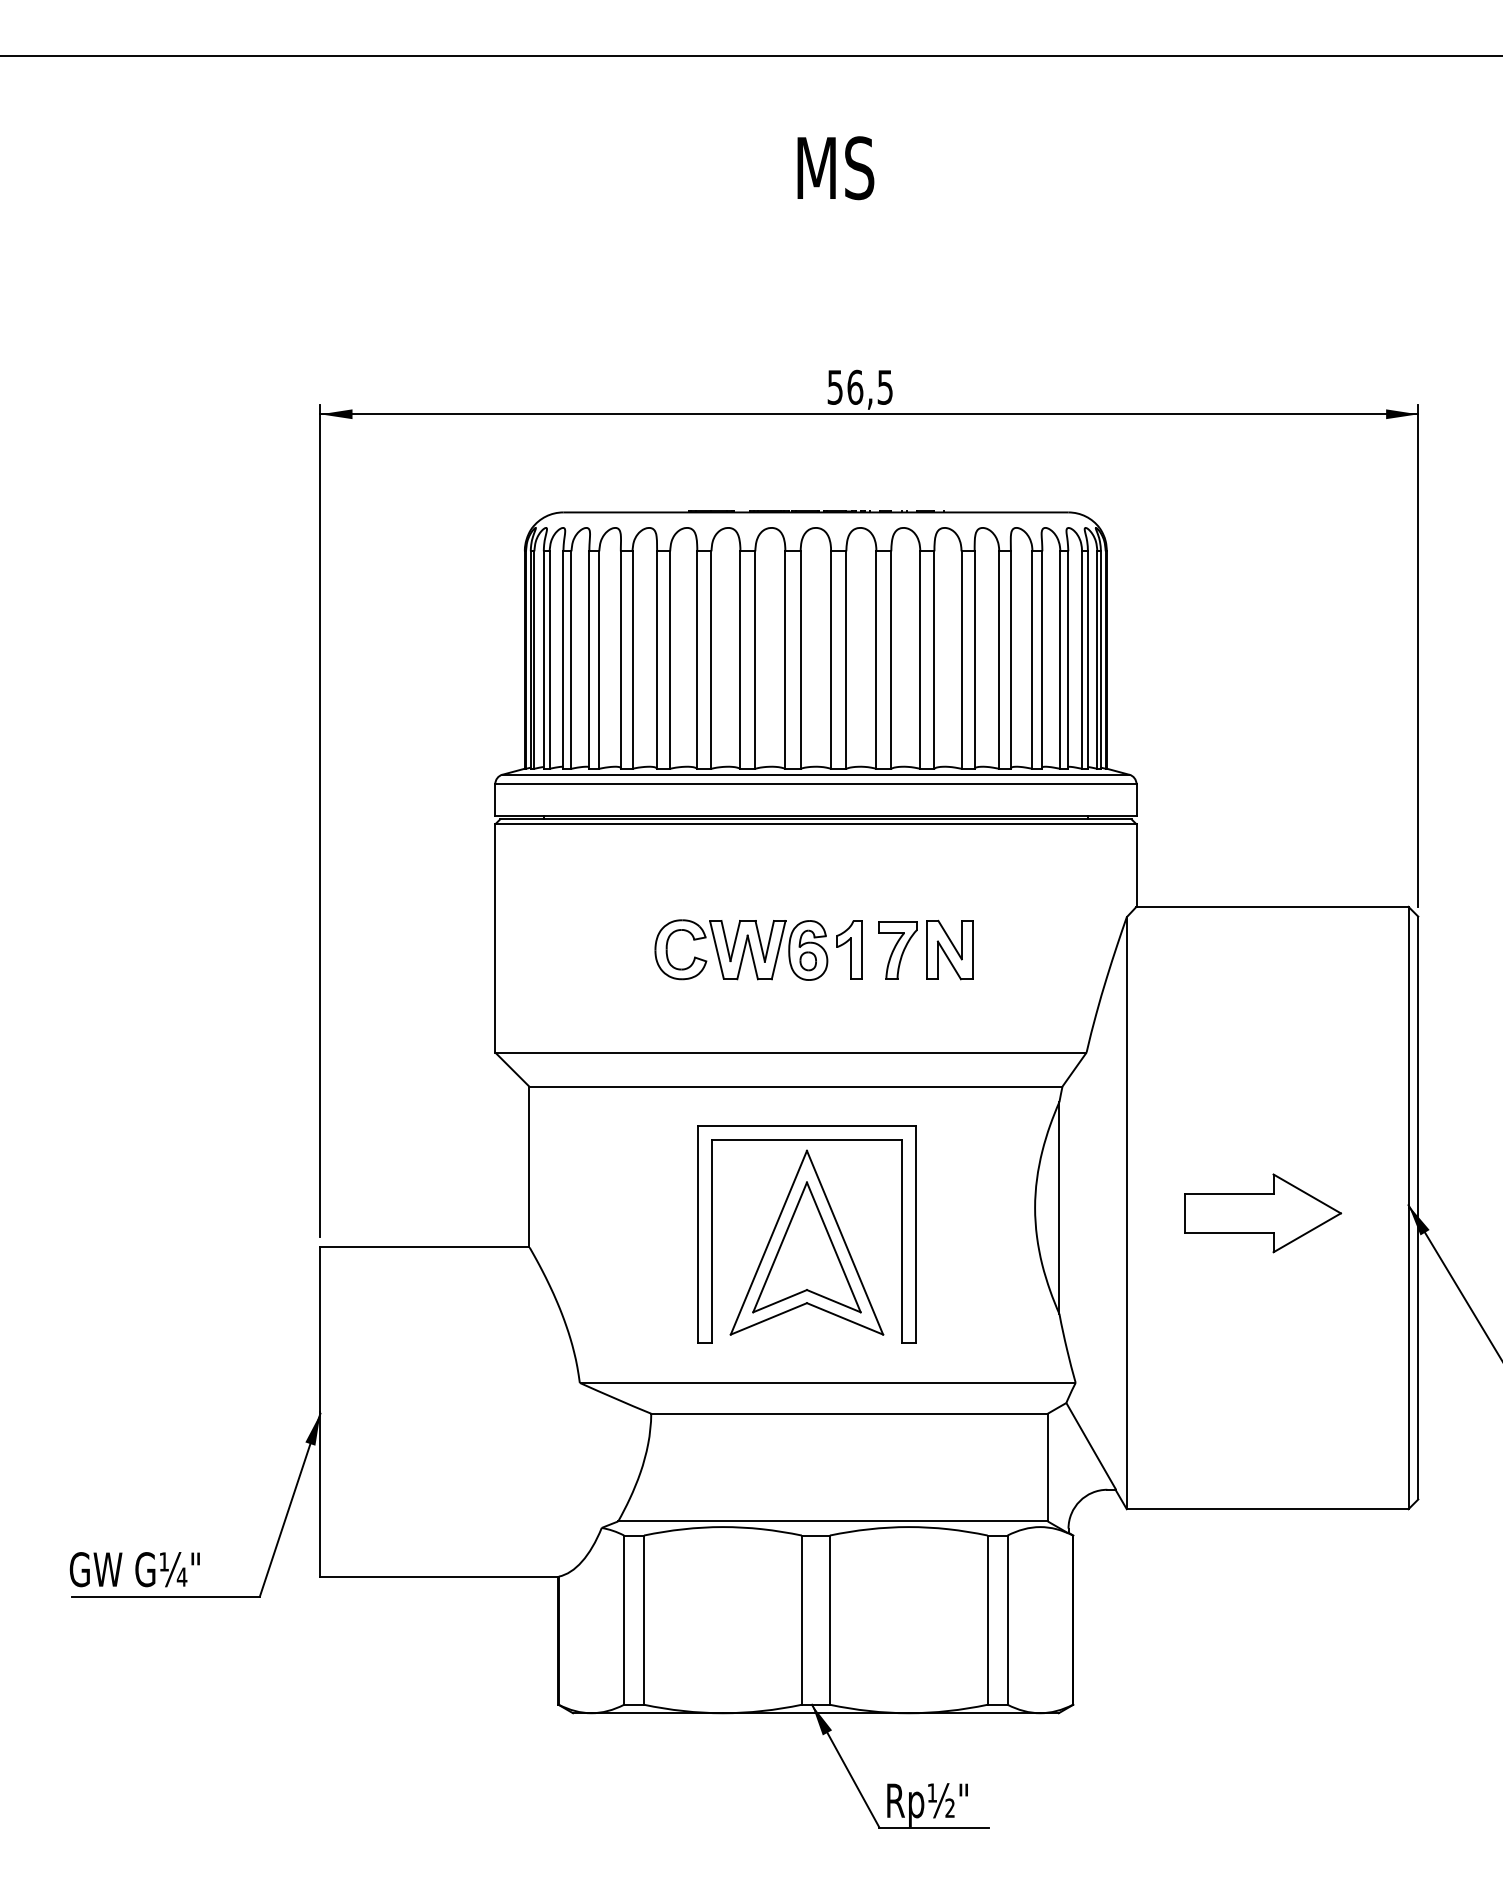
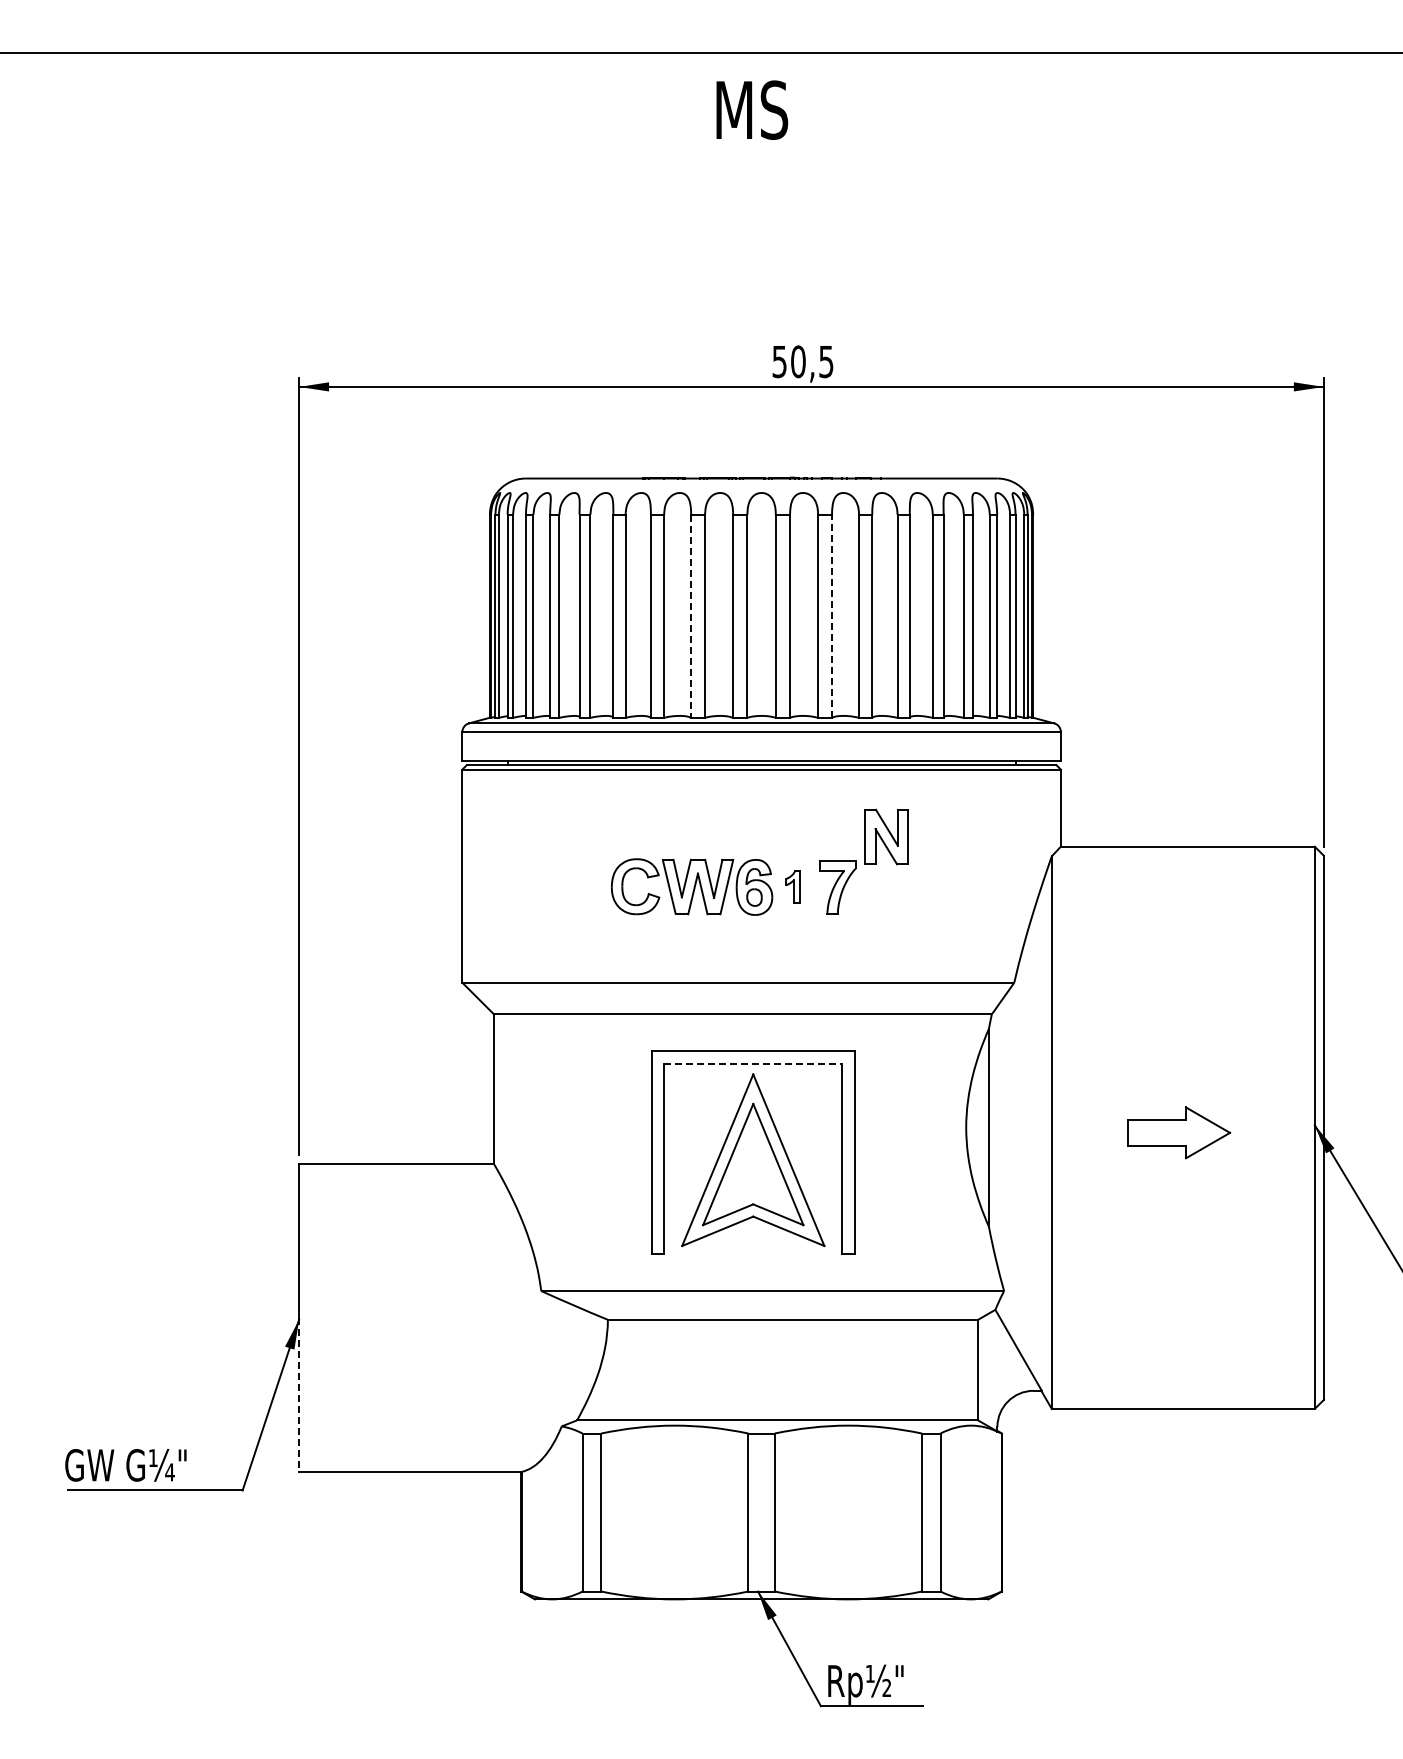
text: (836, 167) -> (752, 109), moved
text: (855, 387) -> (798, 361), 56,5 -> 50,5
line: (740, 660) -> (691, 616), solid -> dashed
line: (891, 660) -> (832, 616), solid -> dashed
part: (848, 949) -> (792, 886), size x0.6
part: (949, 949) -> (886, 836), moved
line: (807, 1140) -> (753, 1064), solid -> dashed
part: (1263, 1213) -> (1179, 1132), size x0.7
line: (320, 1494) -> (299, 1395), solid -> dashed

